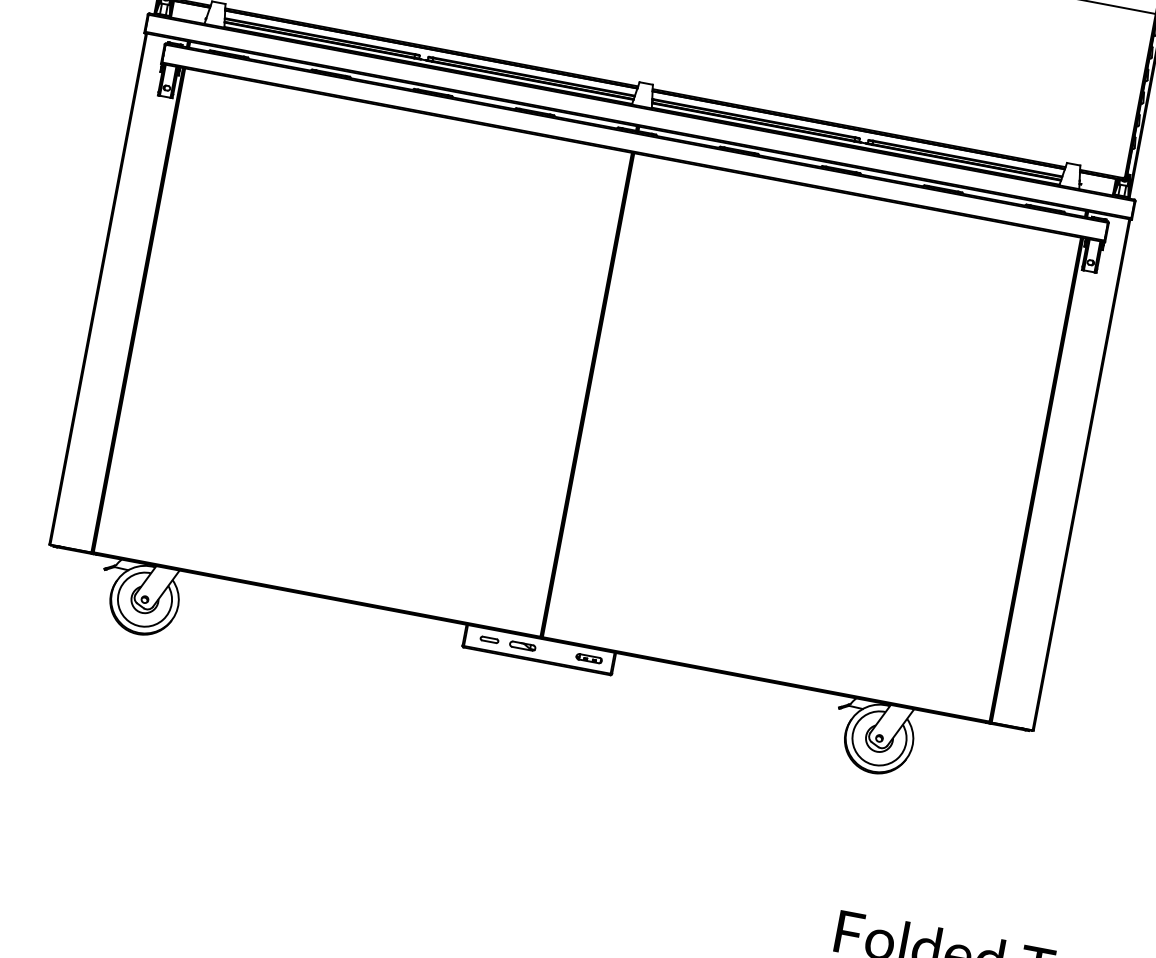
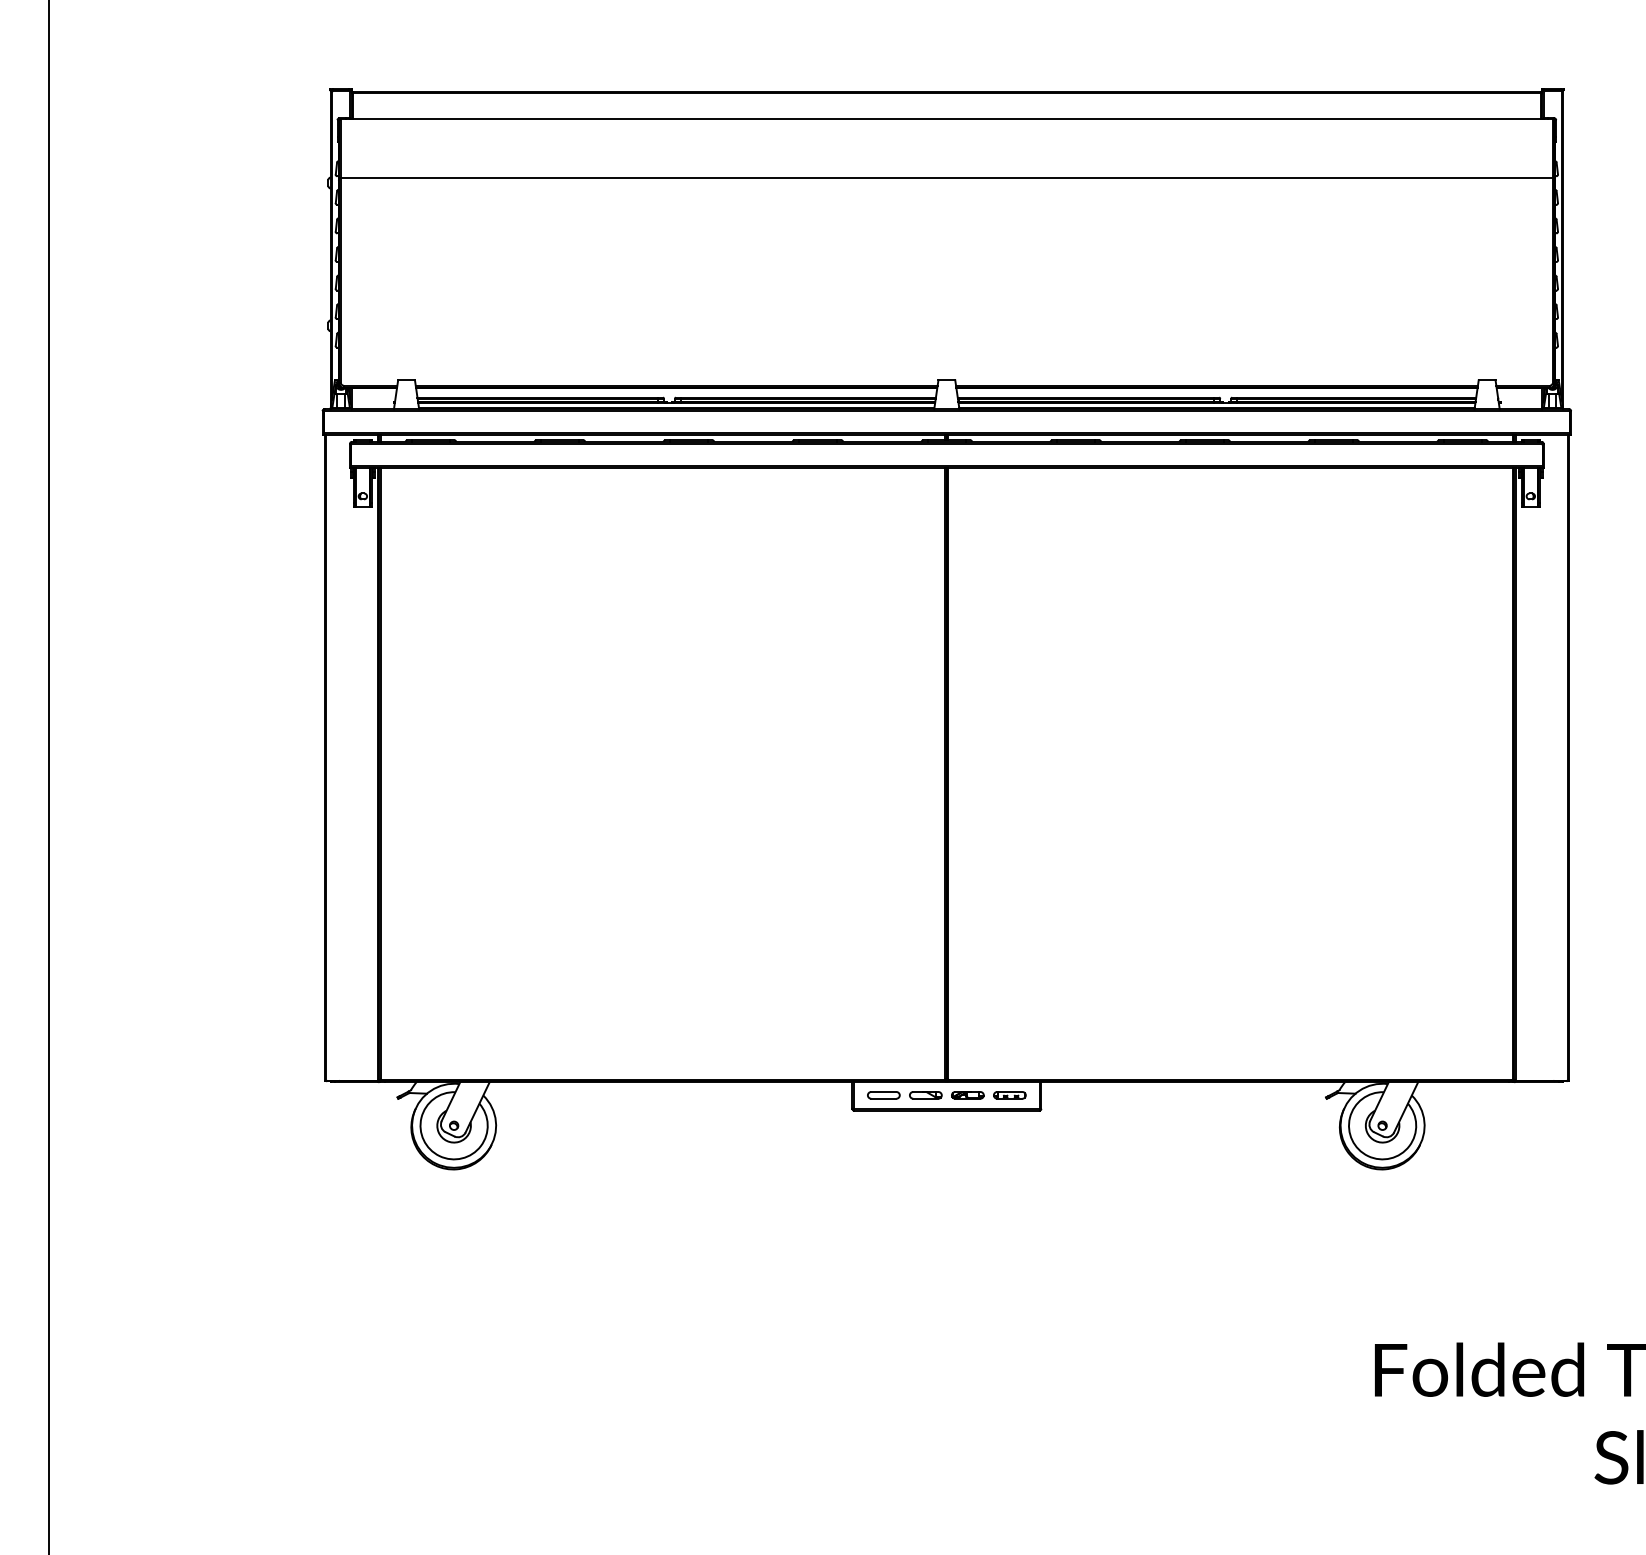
part: (489, 639) -> (883, 1095), size x1.43
part: (555, 652) -> (967, 1095), added

